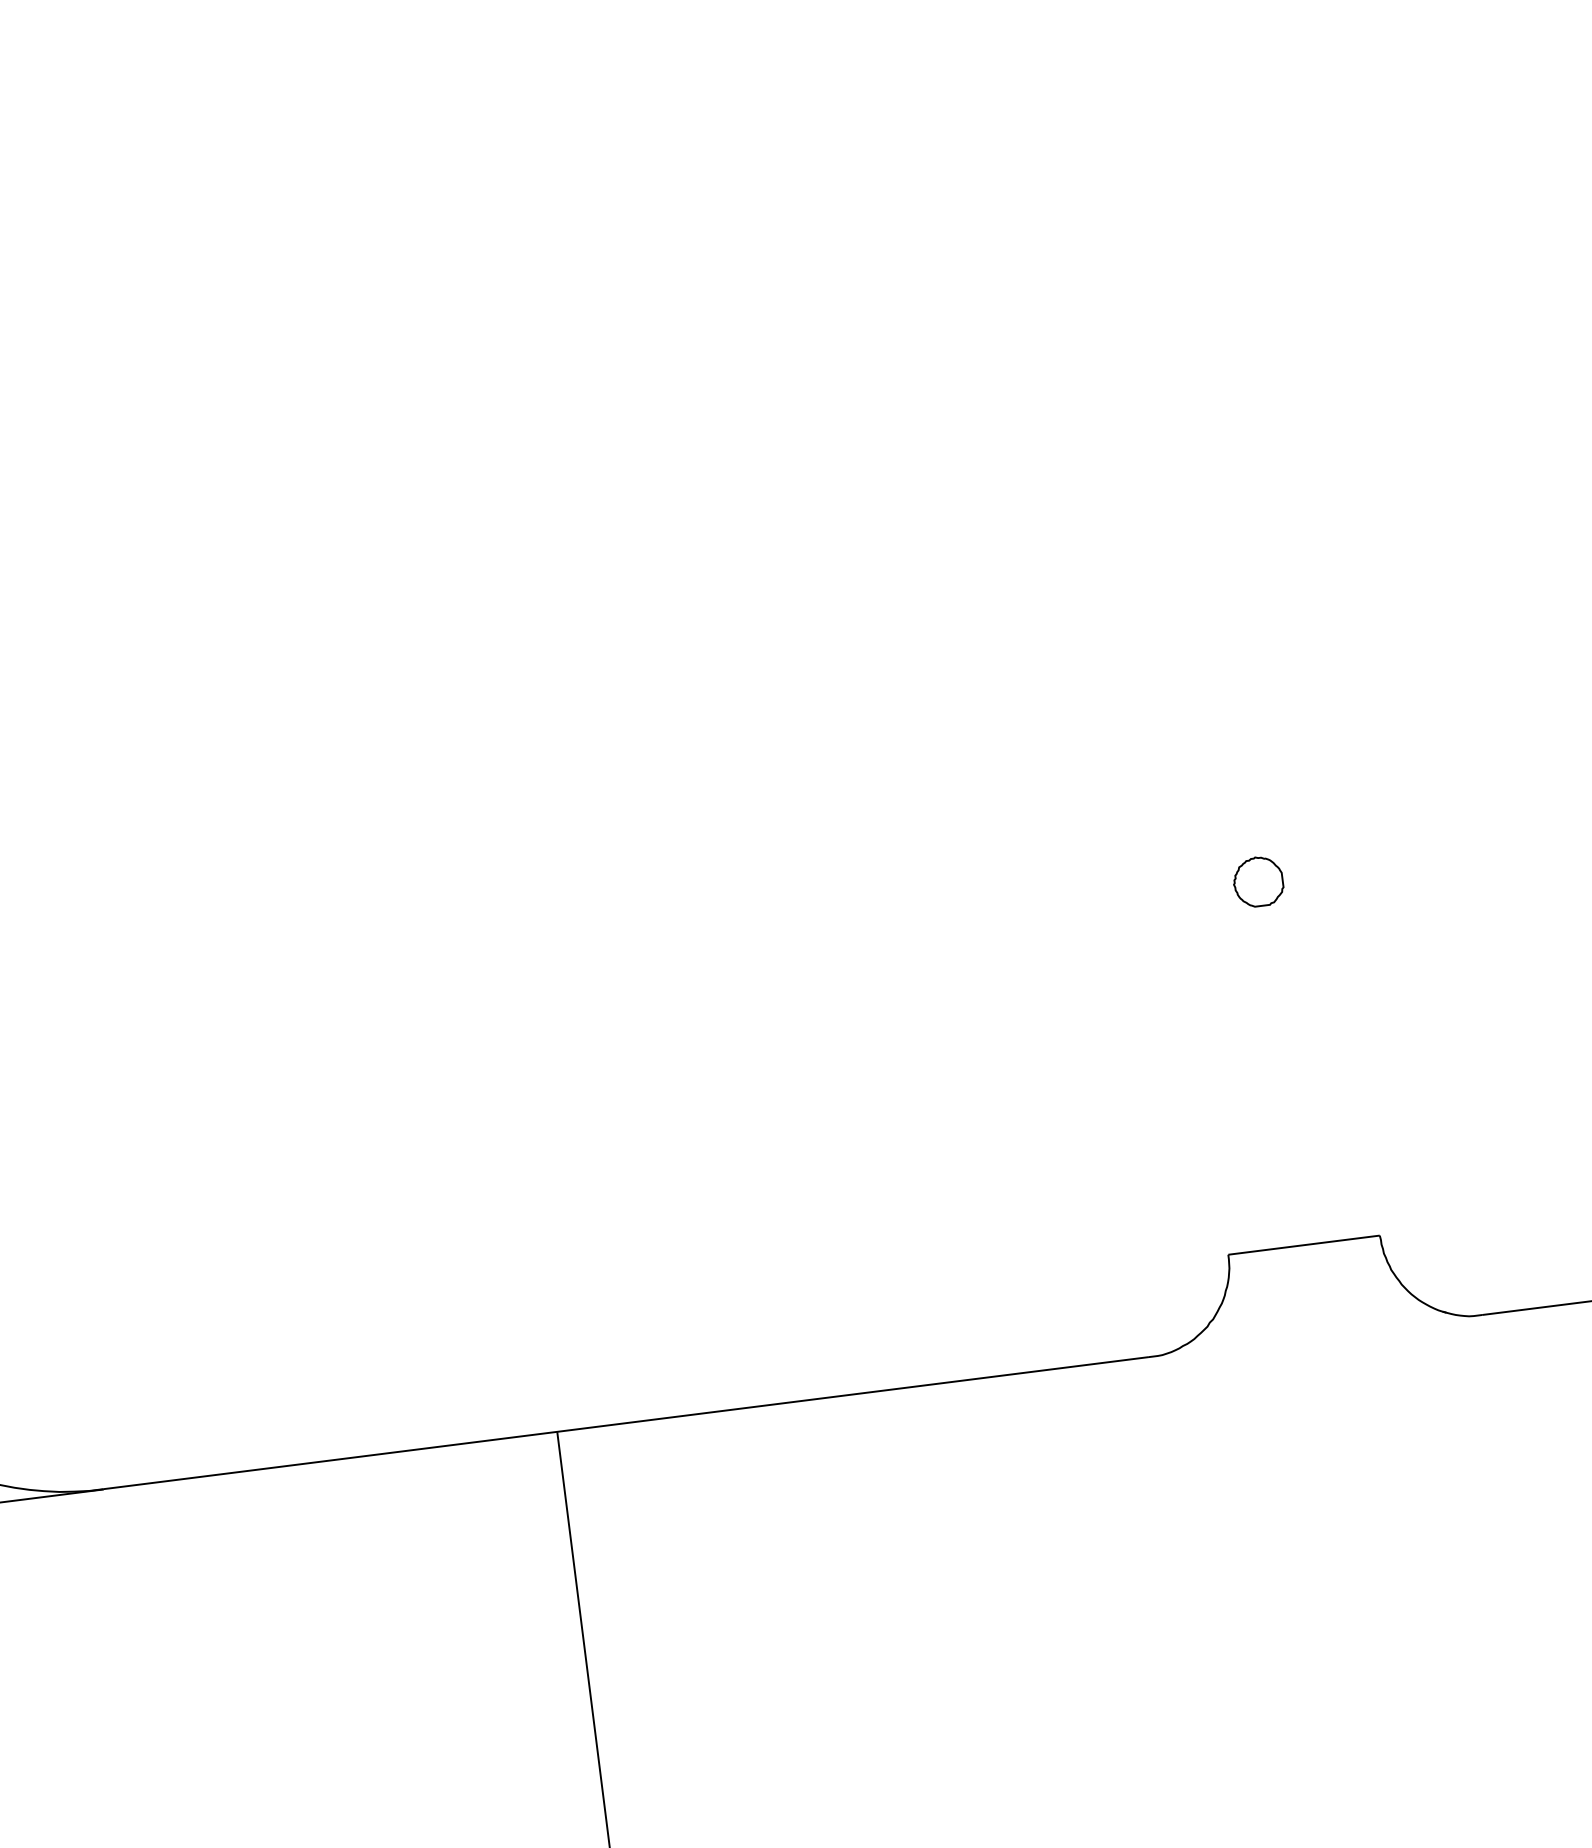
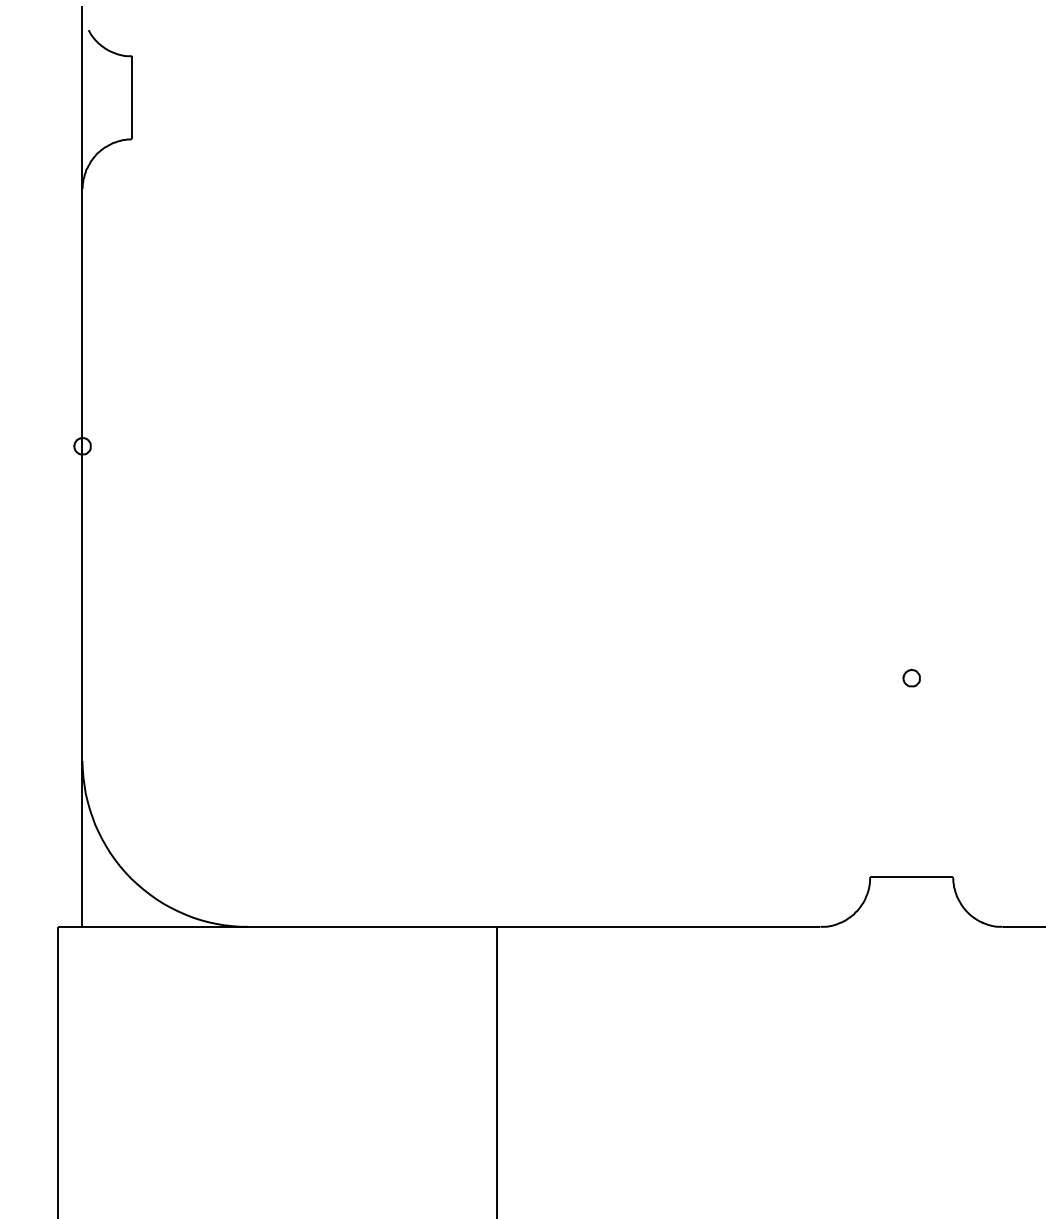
part: (1257, 880) -> (911, 677), size x0.62

